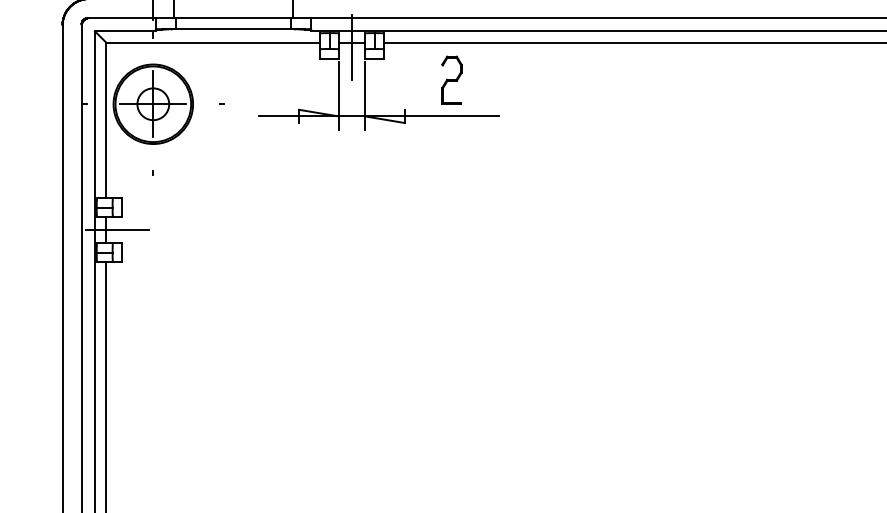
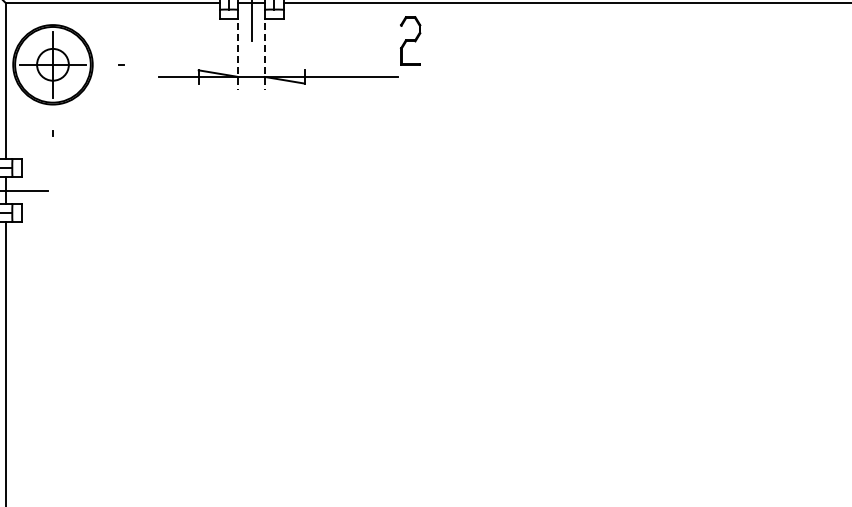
part: (451, 79) -> (410, 40), moved
line: (338, 96) -> (238, 57), solid -> dashed
line: (365, 96) -> (265, 57), solid -> dashed

